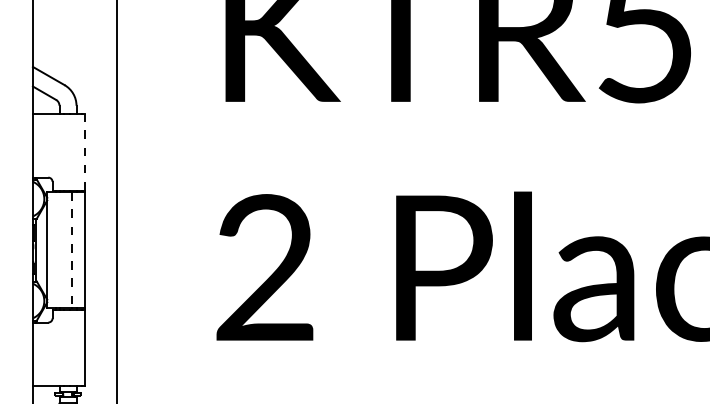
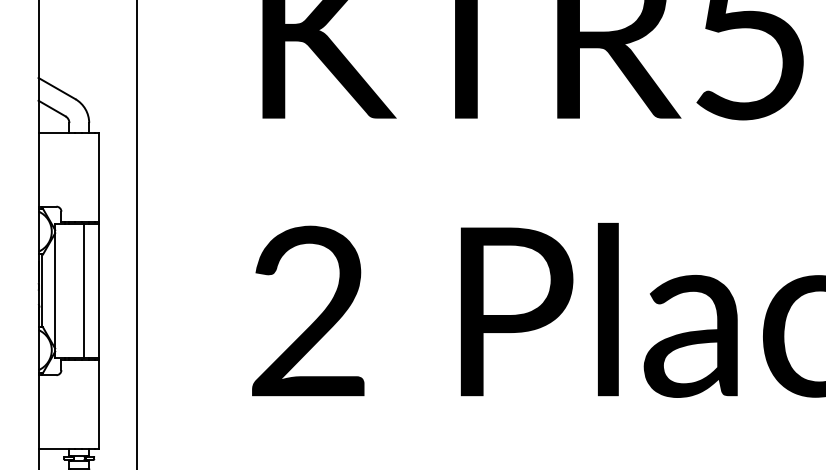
line: (84, 151) -> (98, 176), dashed -> solid
line: (72, 250) -> (84, 291), dashed -> solid

